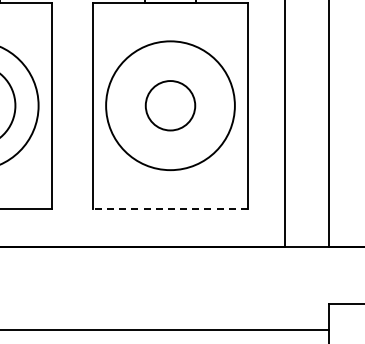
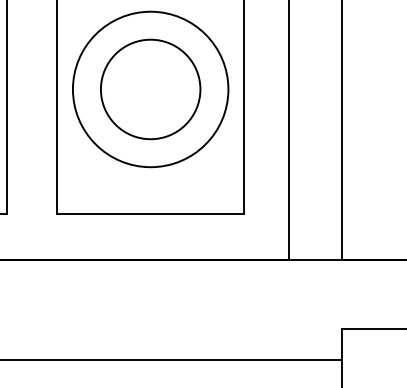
circle: (170, 105) -> (150, 89), size x1.67
line: (170, 208) -> (150, 213), dashed -> solid

